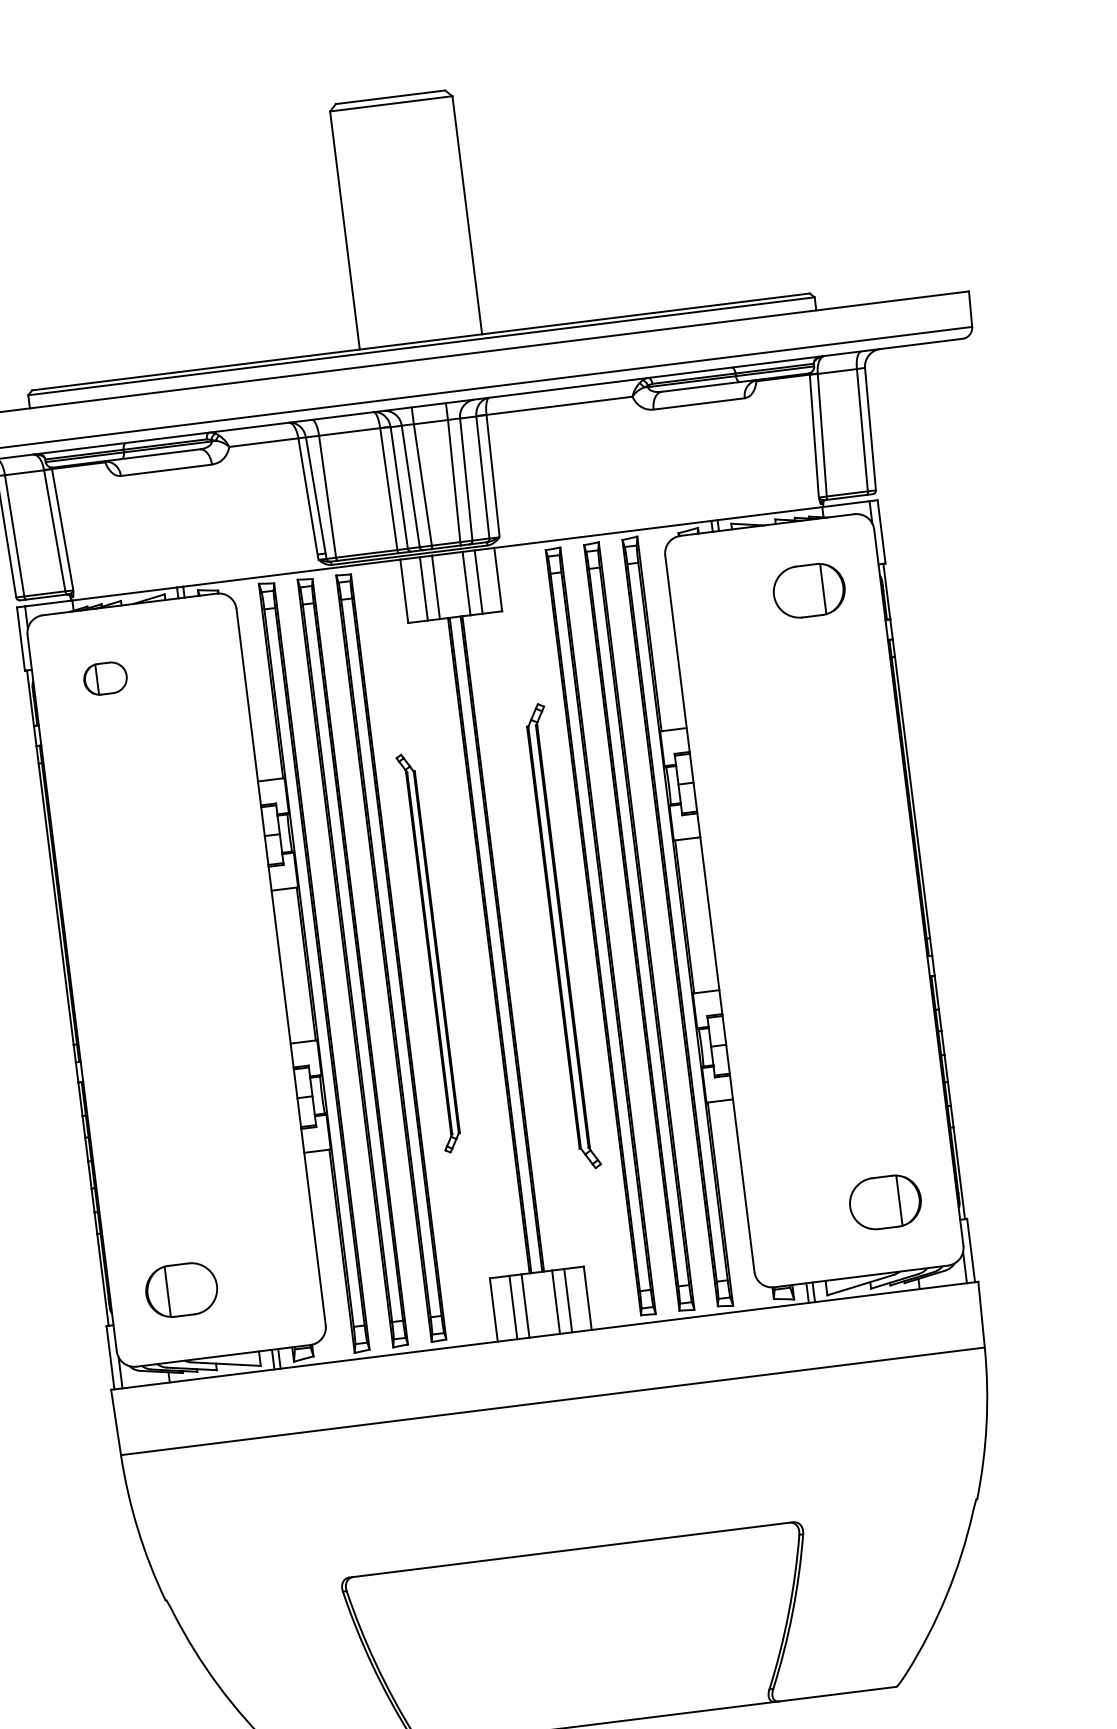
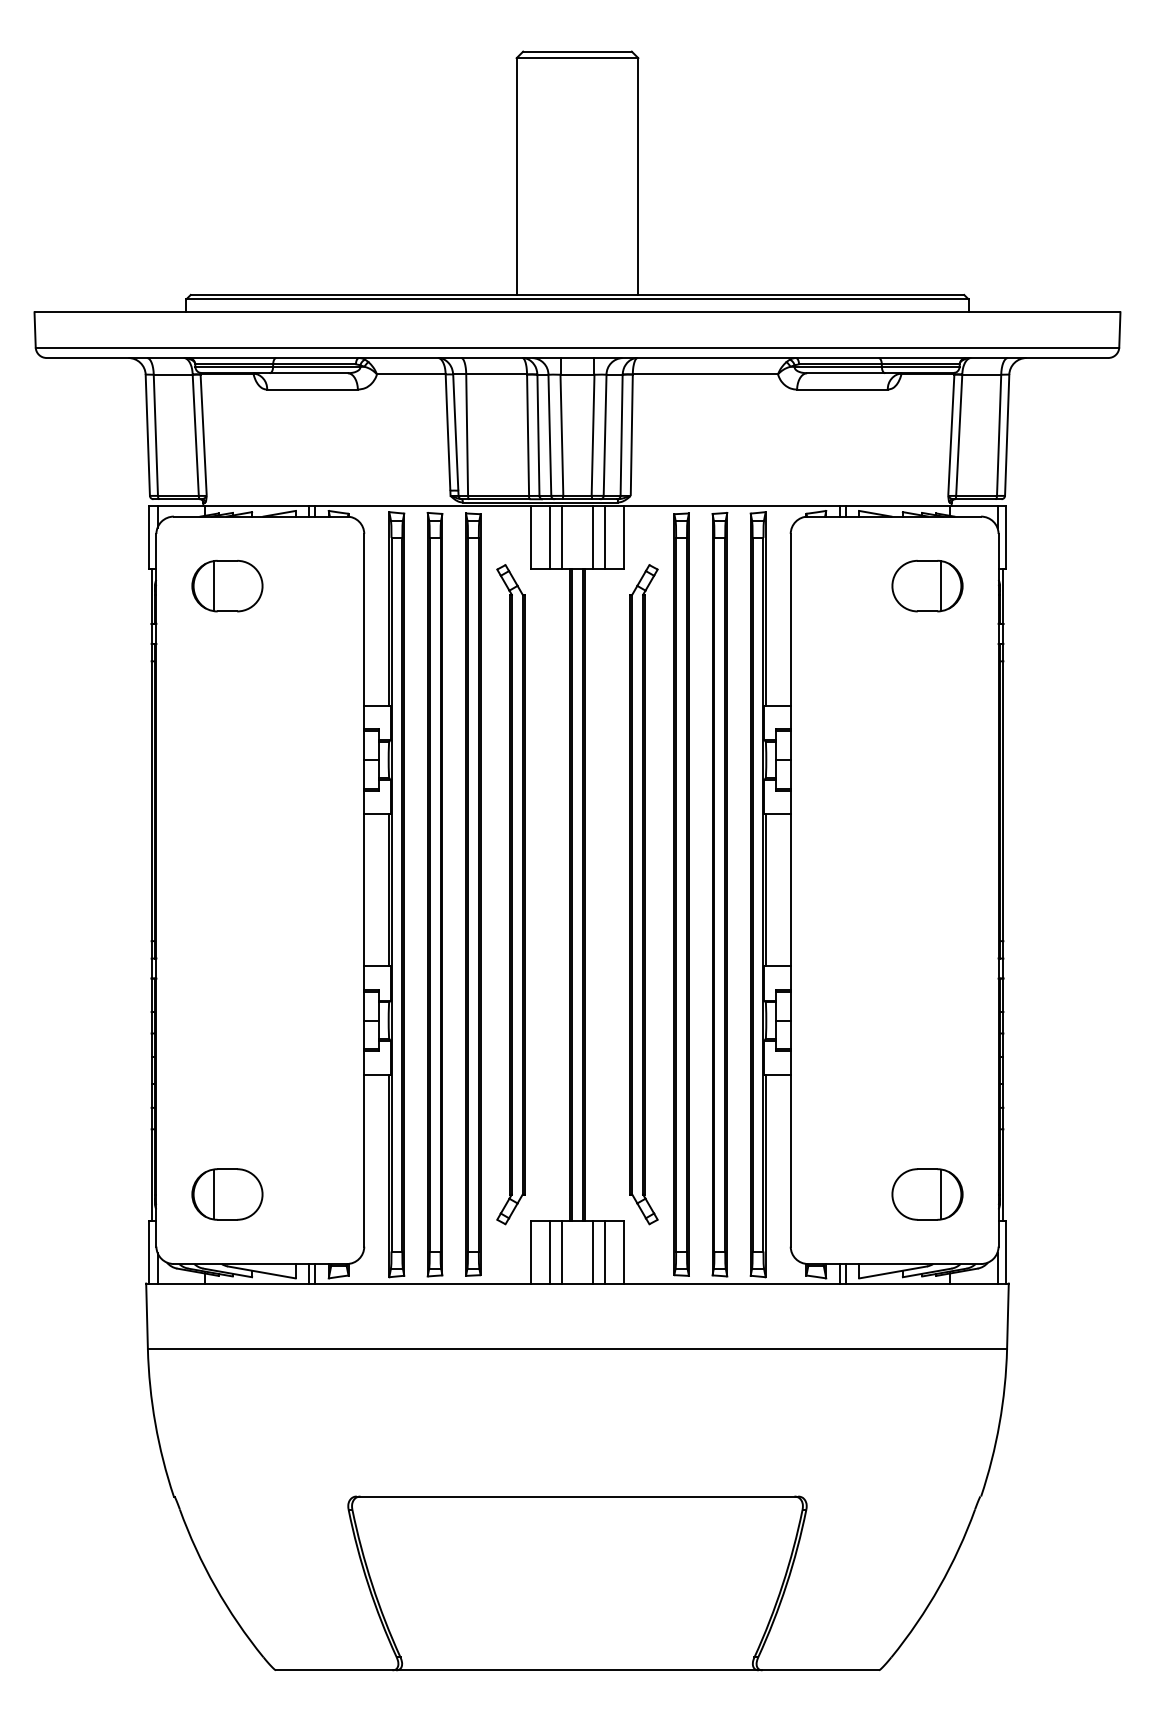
part: (105, 678) -> (227, 586), size x1.67
part: (562, 936) -> (643, 894), size x1.43
part: (428, 953) -> (510, 894), size x1.67

